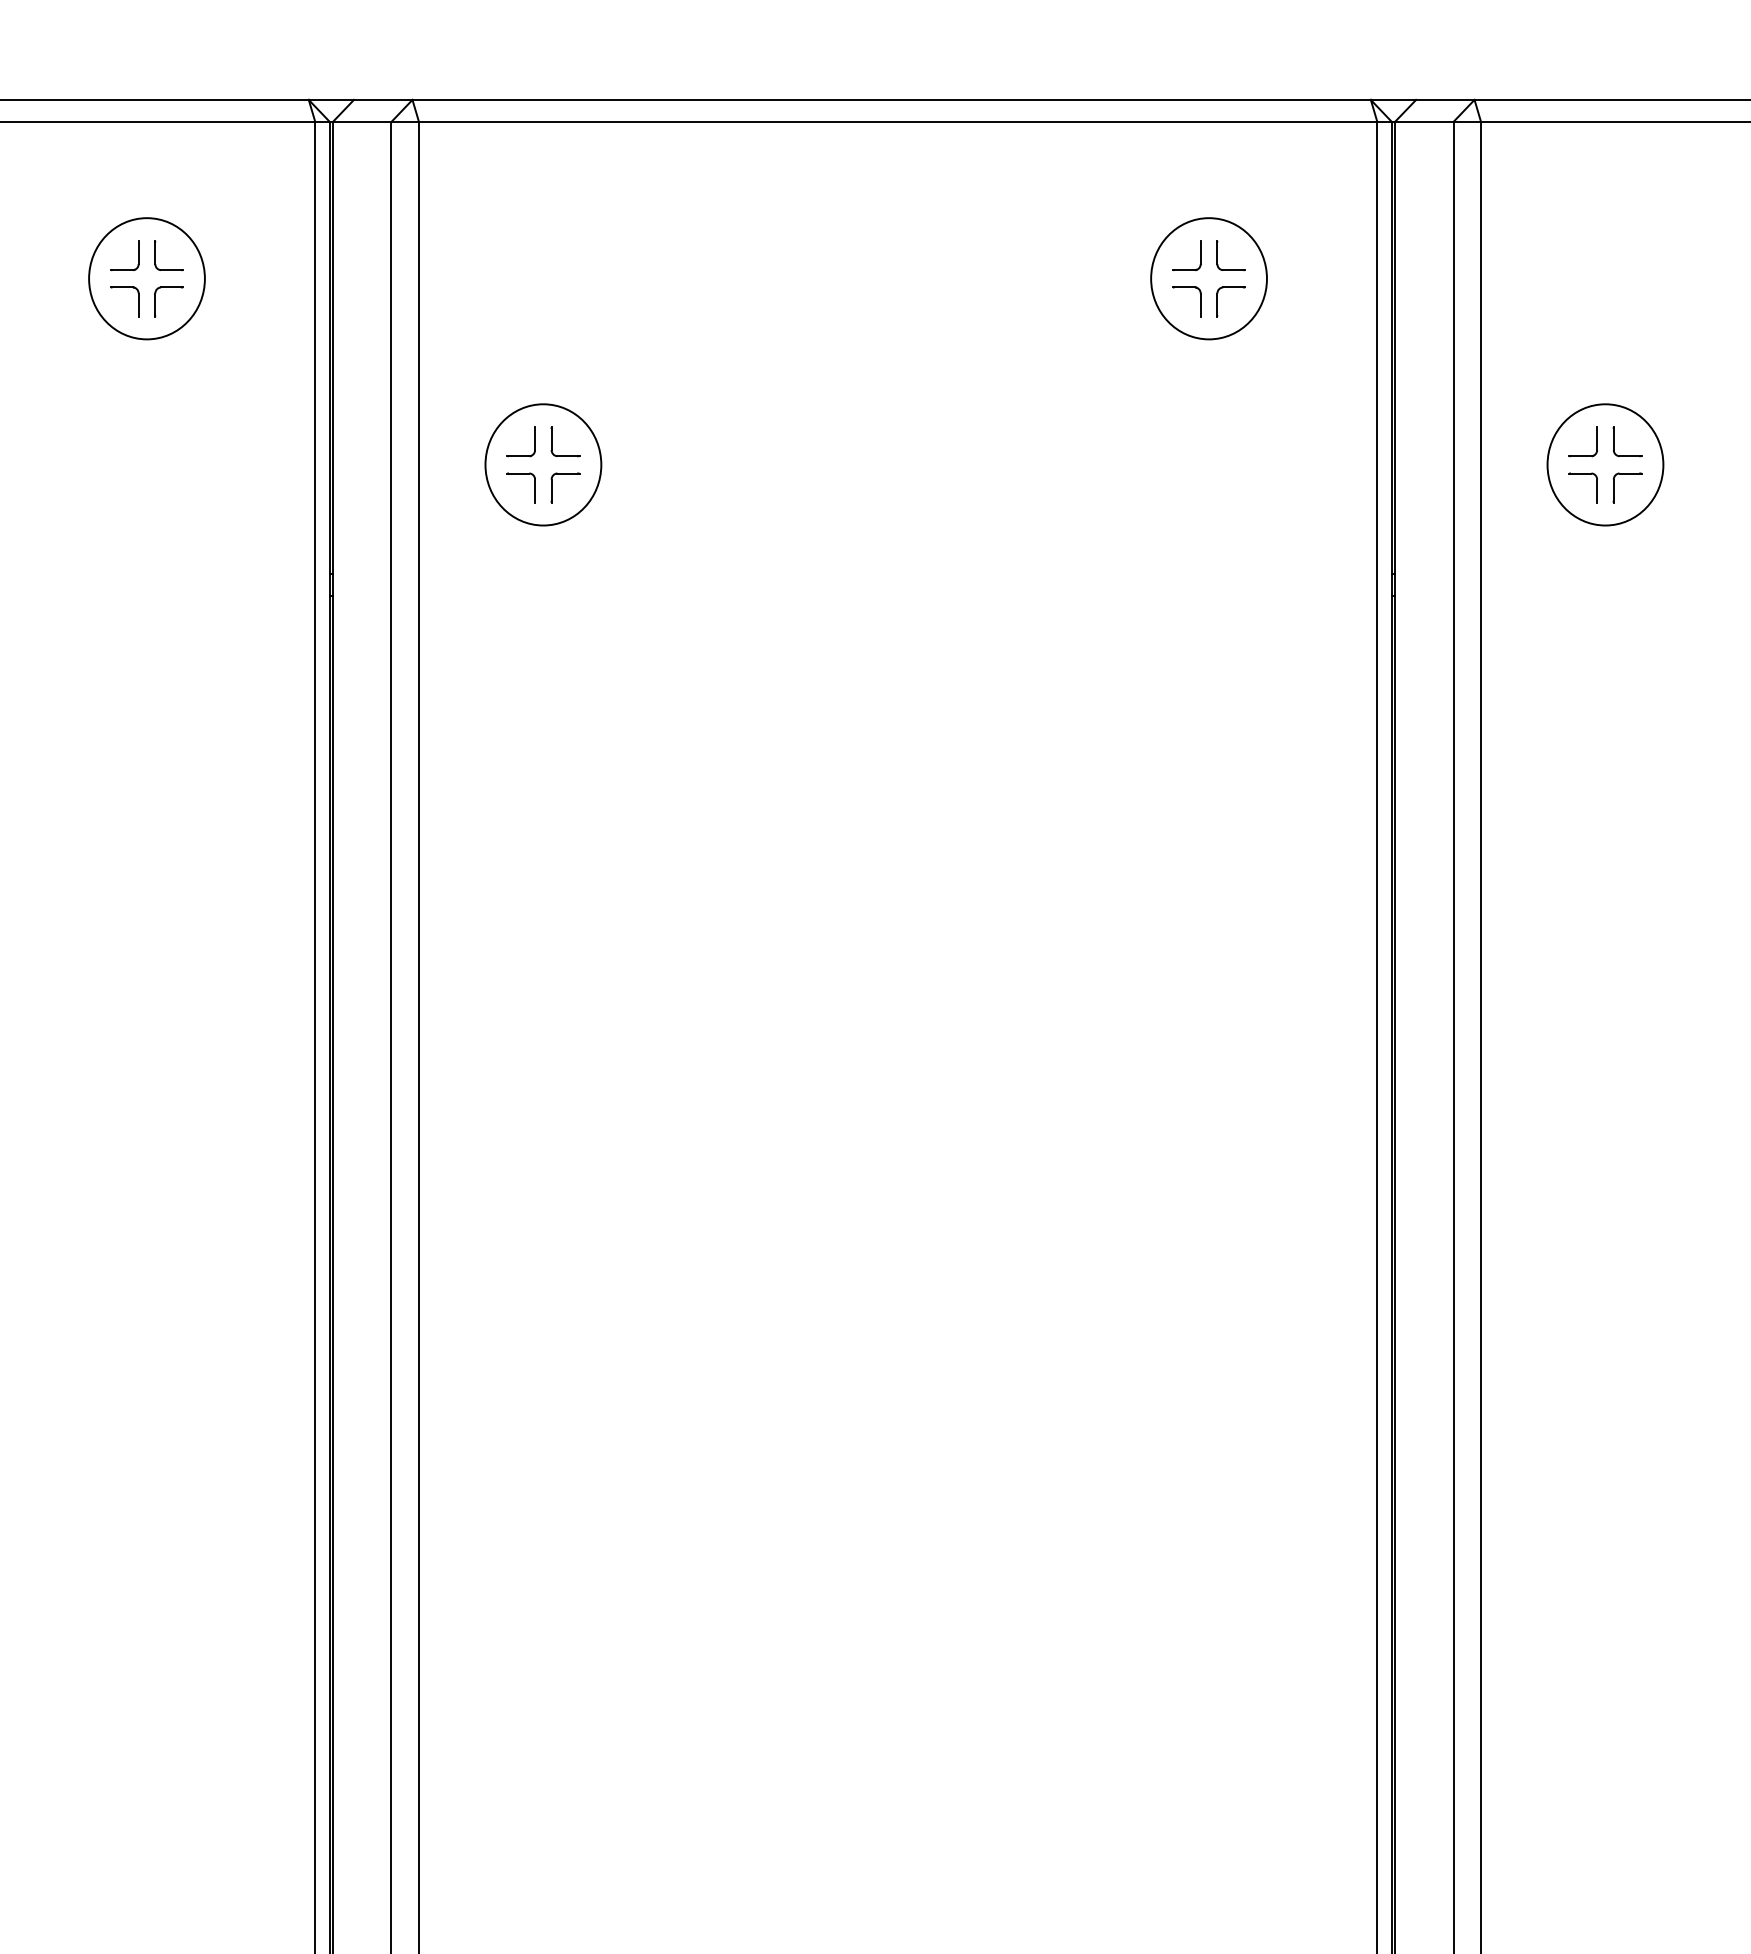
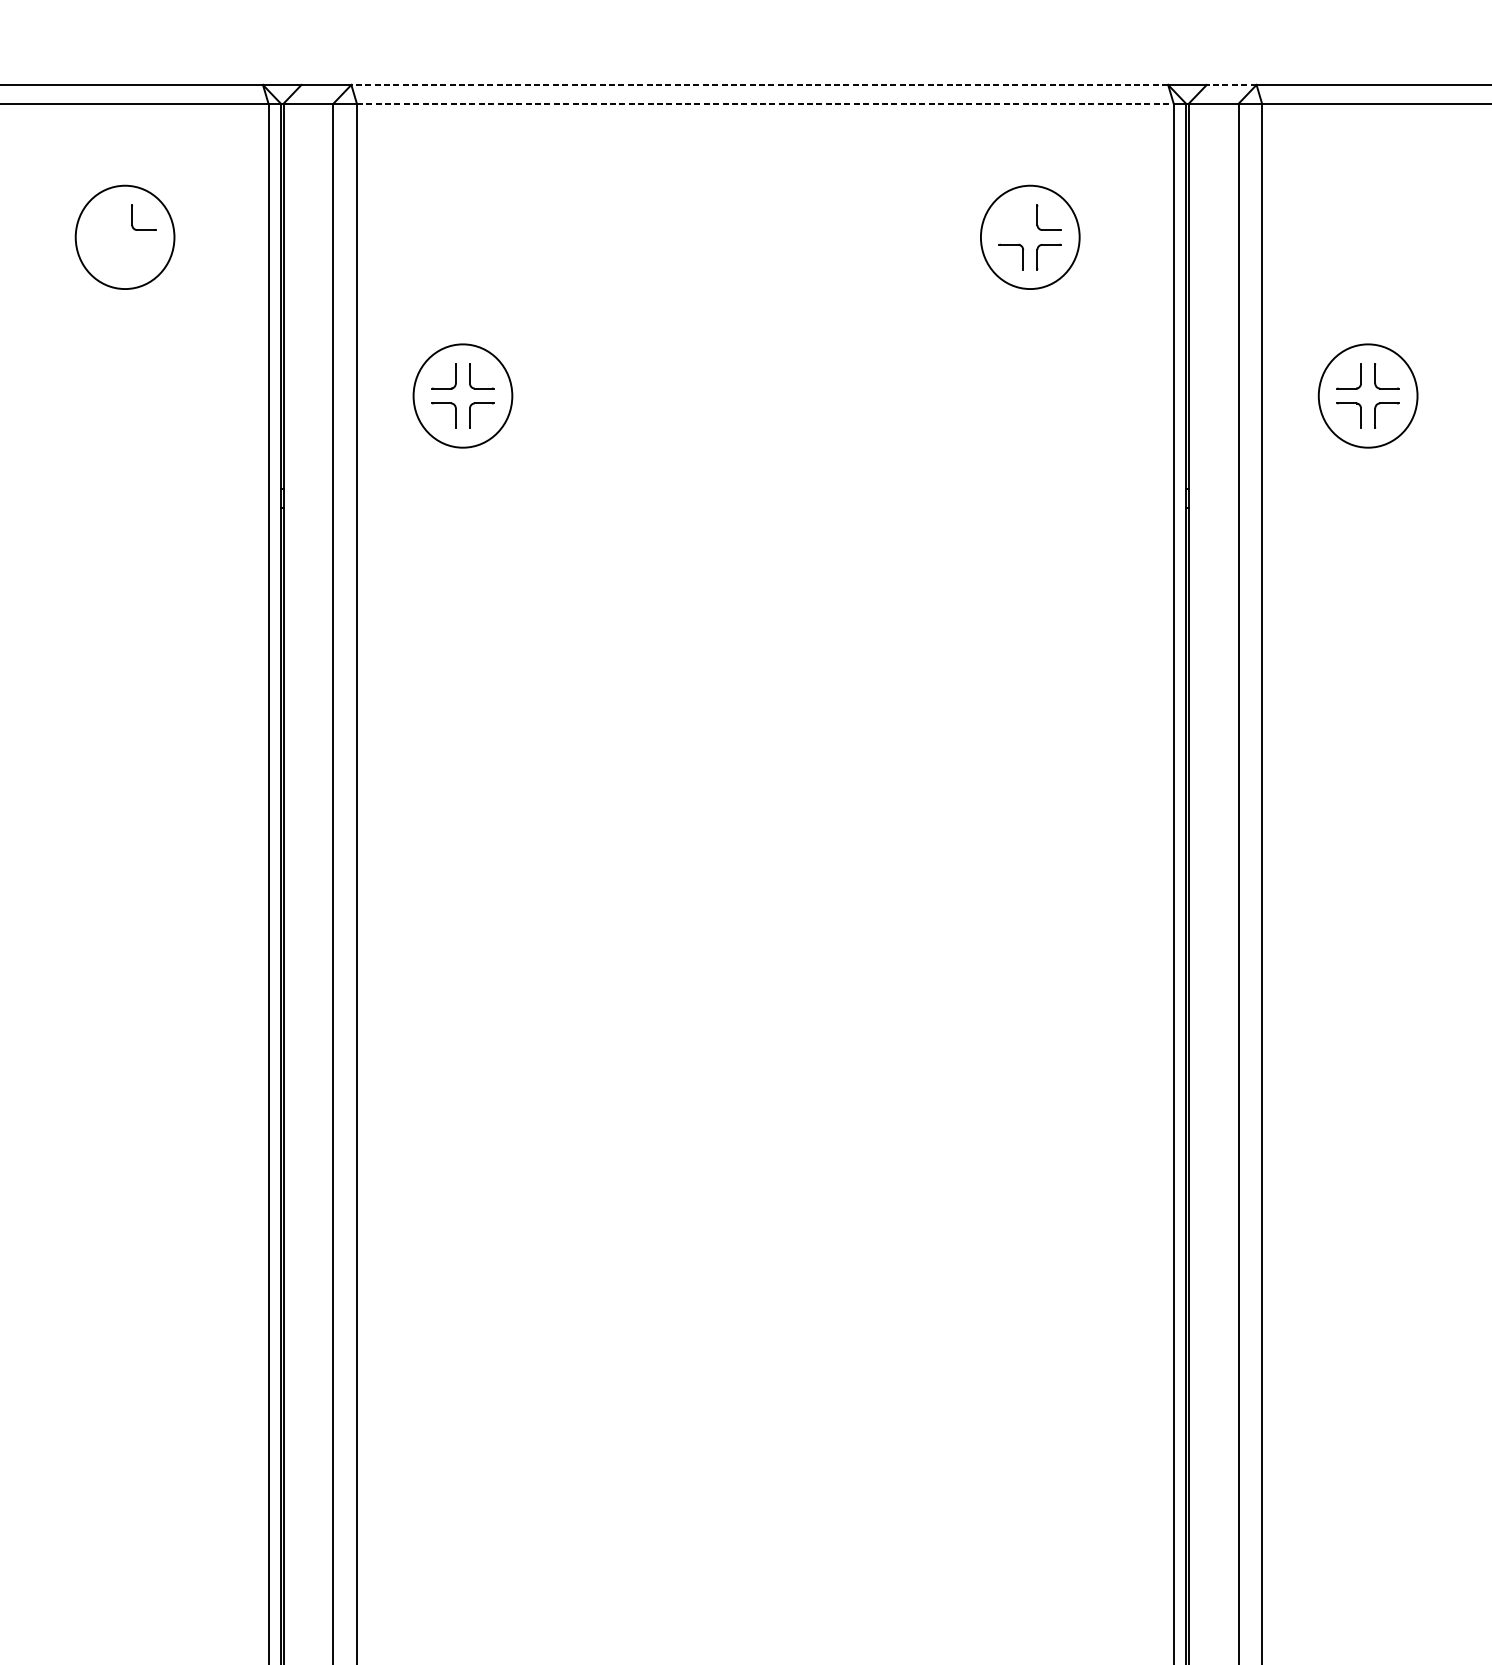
line: (891, 99) -> (759, 84), solid -> dashed
line: (1444, 99) -> (1230, 84), solid -> dashed
line: (898, 121) -> (765, 103), solid -> dashed
part: (138, 255) -> (117, 217), removed
part: (1200, 255) -> (1022, 217), removed
part: (124, 287) -> (105, 244), removed
part: (155, 301) -> (132, 256), removed

